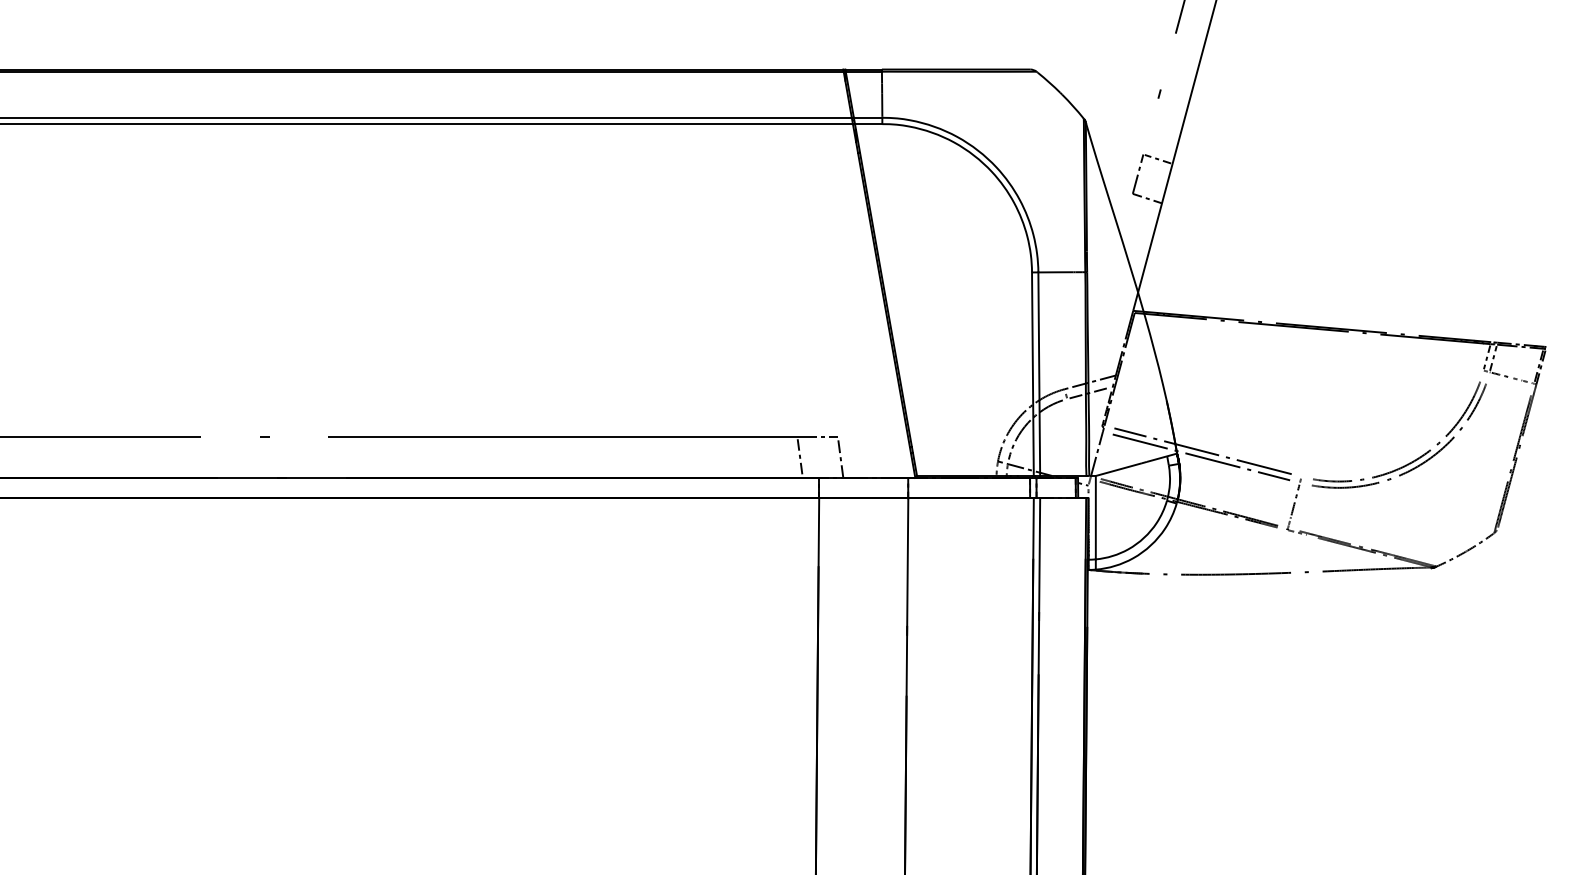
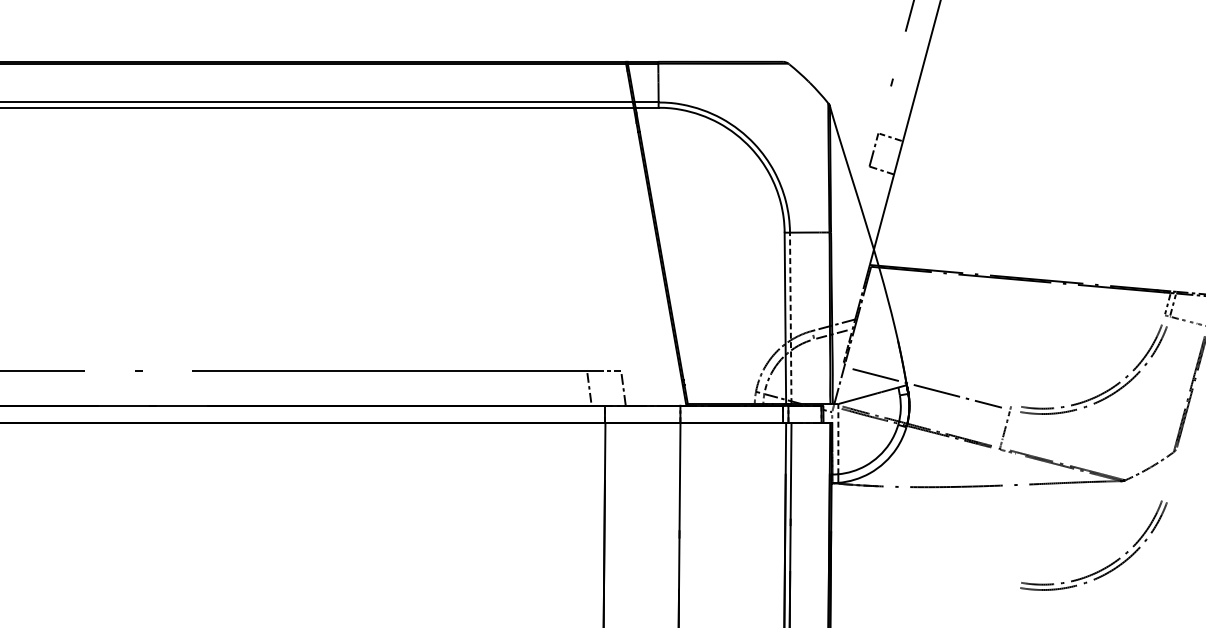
line: (1039, 374) -> (790, 318), solid -> dashed
line: (1202, 451) -> (928, 383), removed
line: (1095, 517) -> (838, 438), solid -> dashed
part: (1411, 670) -> (1104, 567), added

